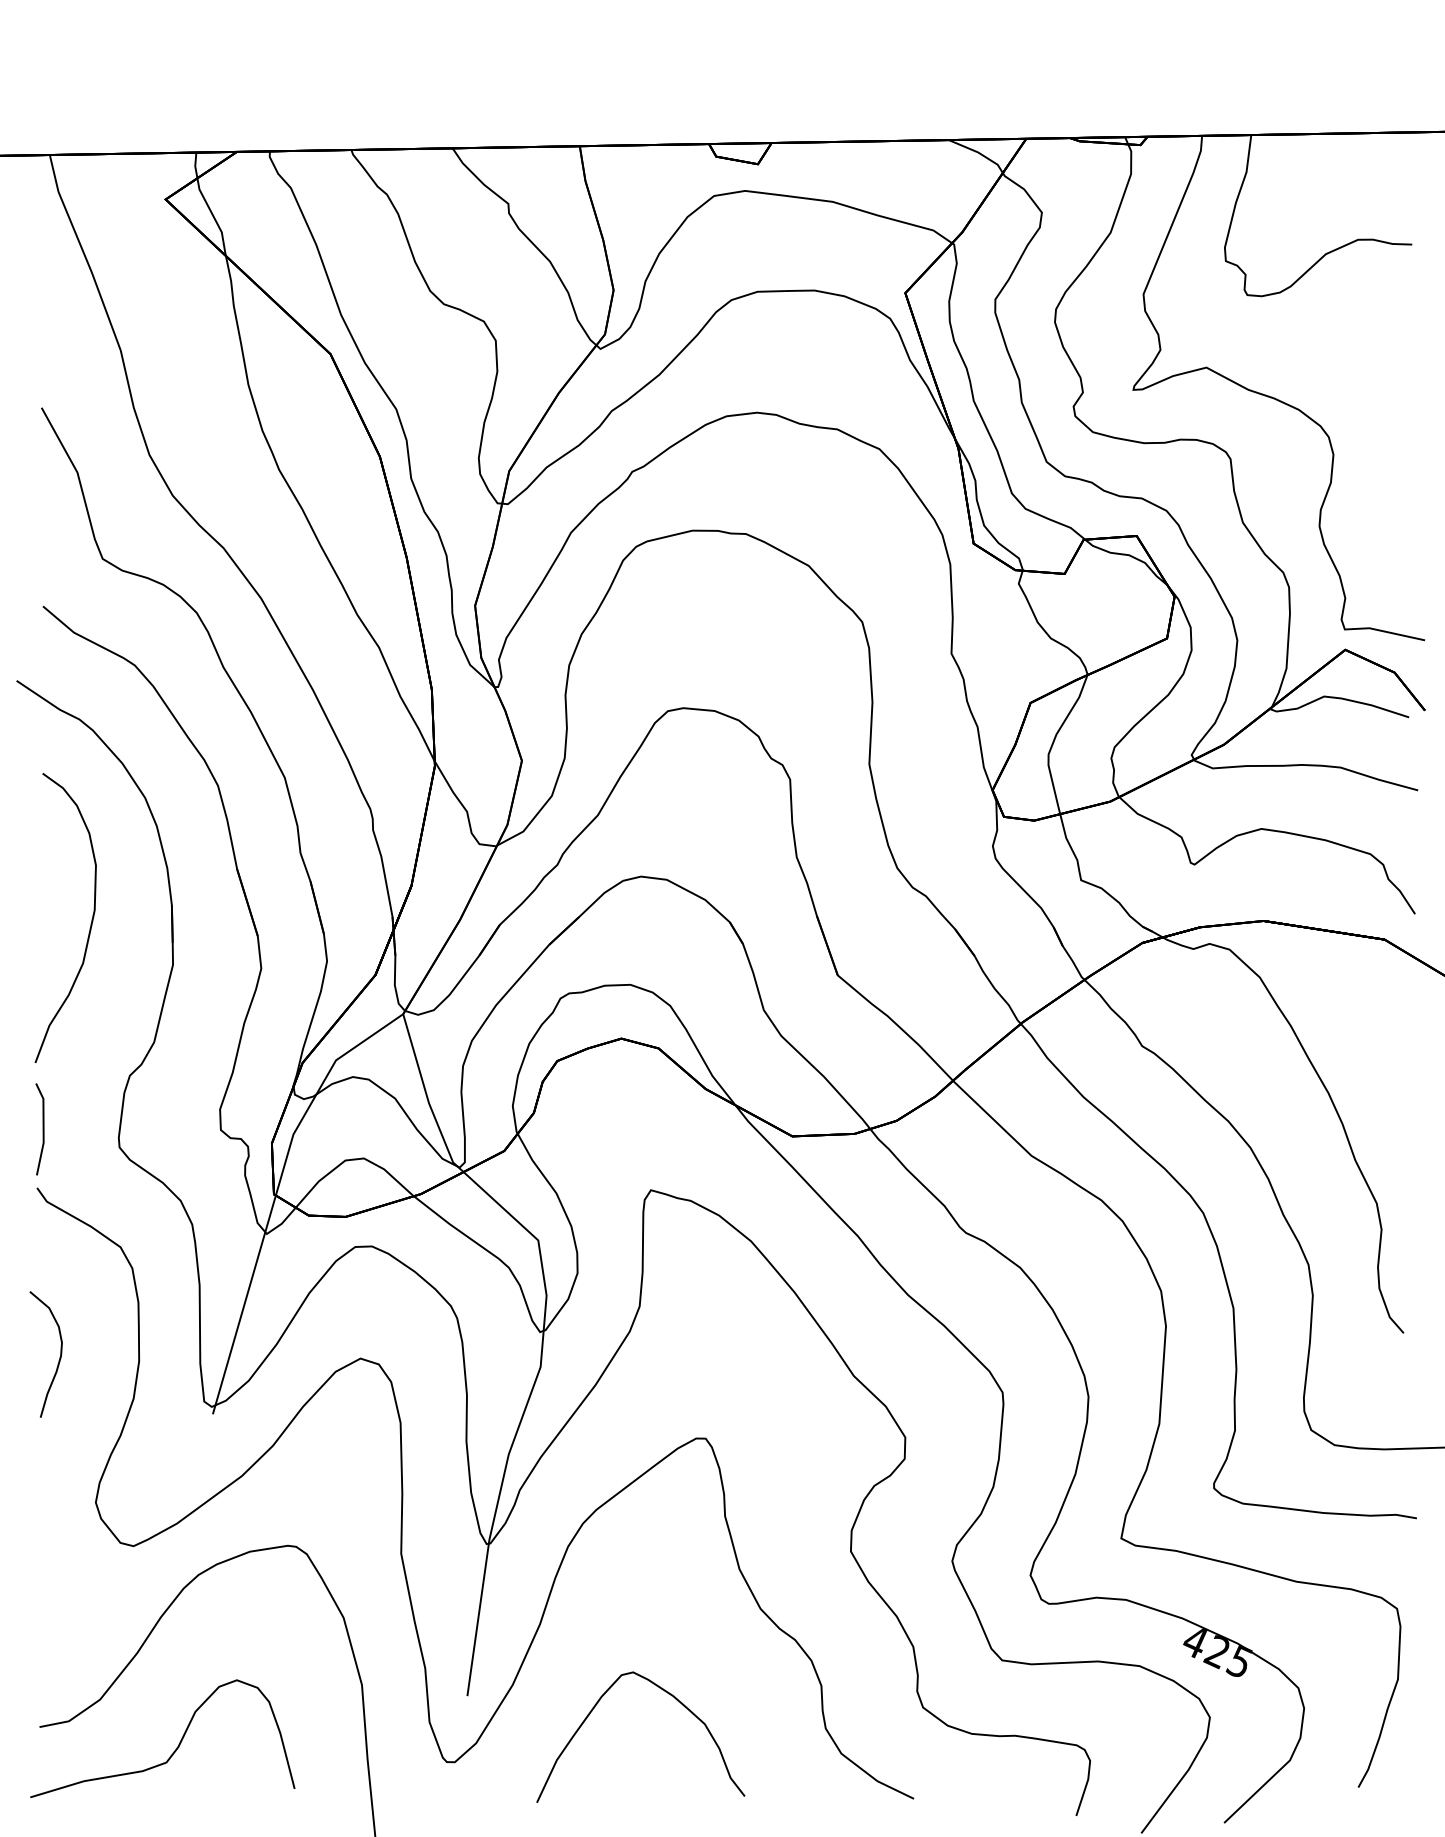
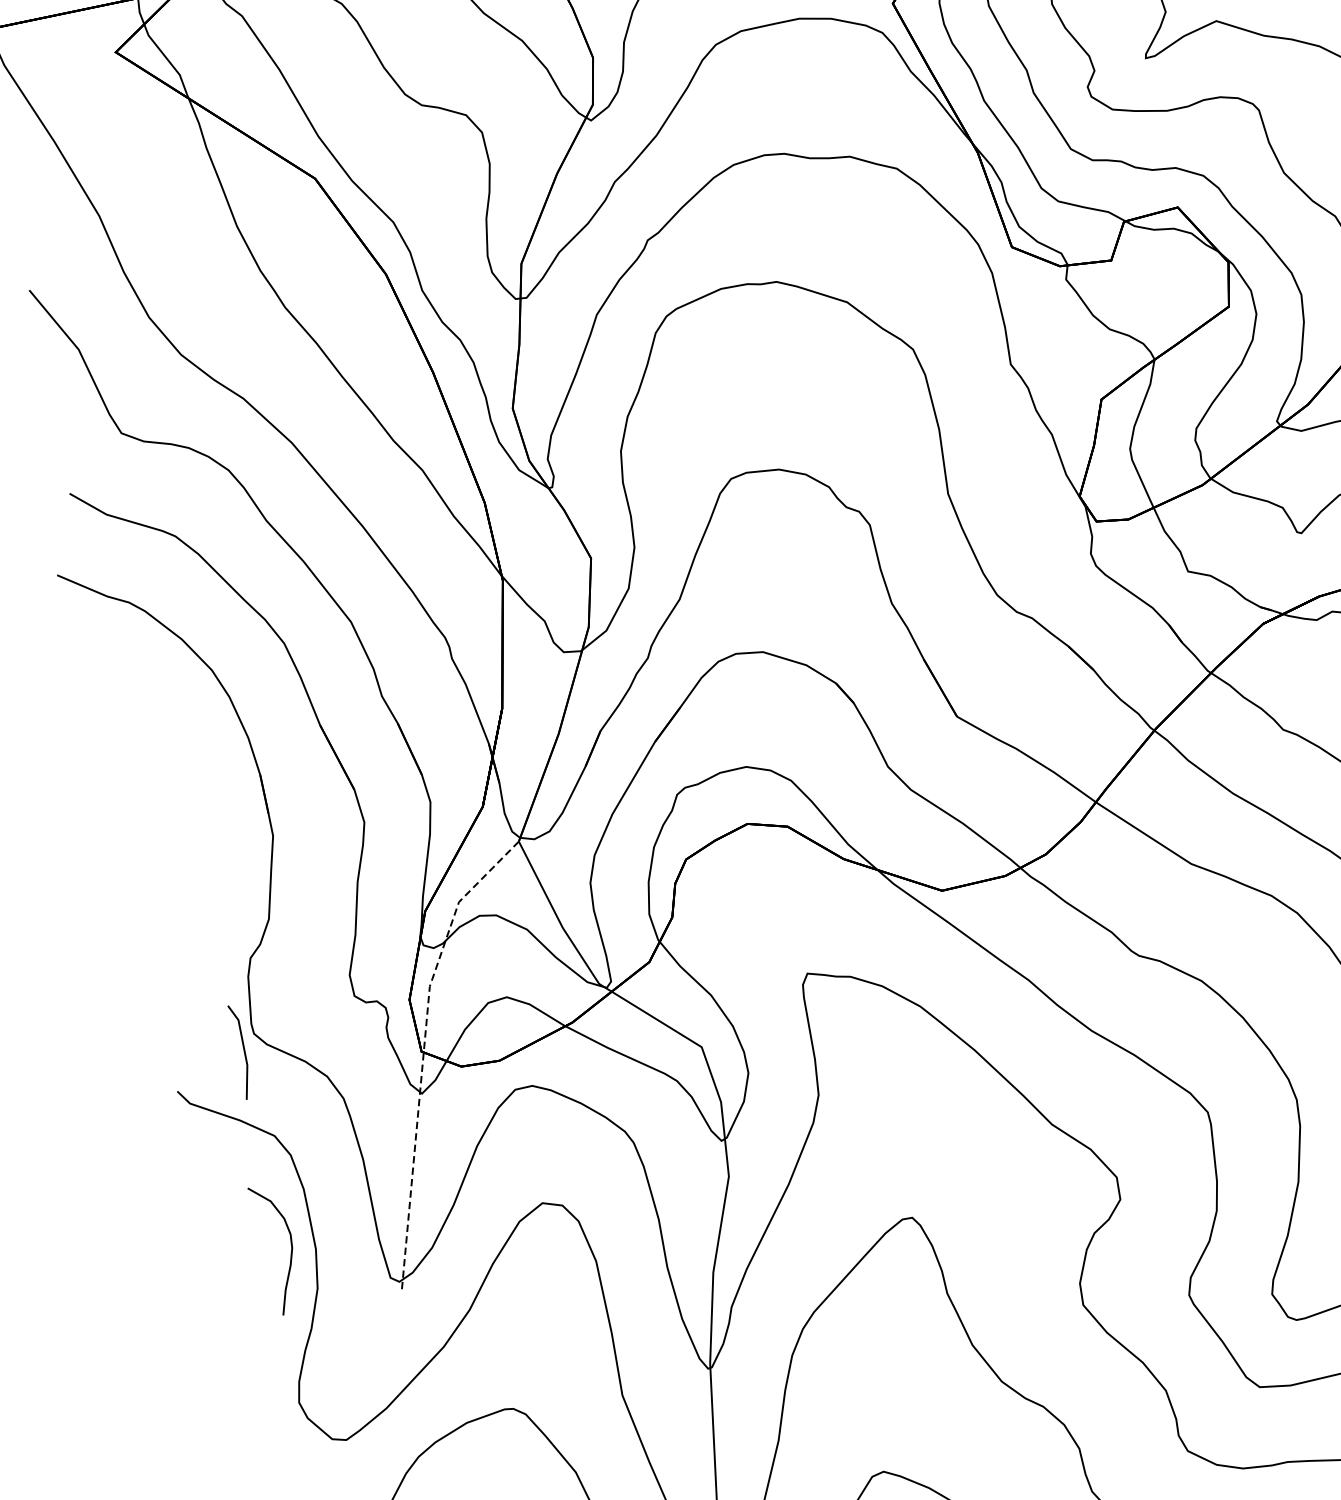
curve: (90, 923) -> (180, 809), removed
line: (42, 1129) -> (243, 1051), moved
line: (276, 1192) -> (423, 1049), solid -> dashed
curve: (59, 1357) -> (290, 1250), moved

